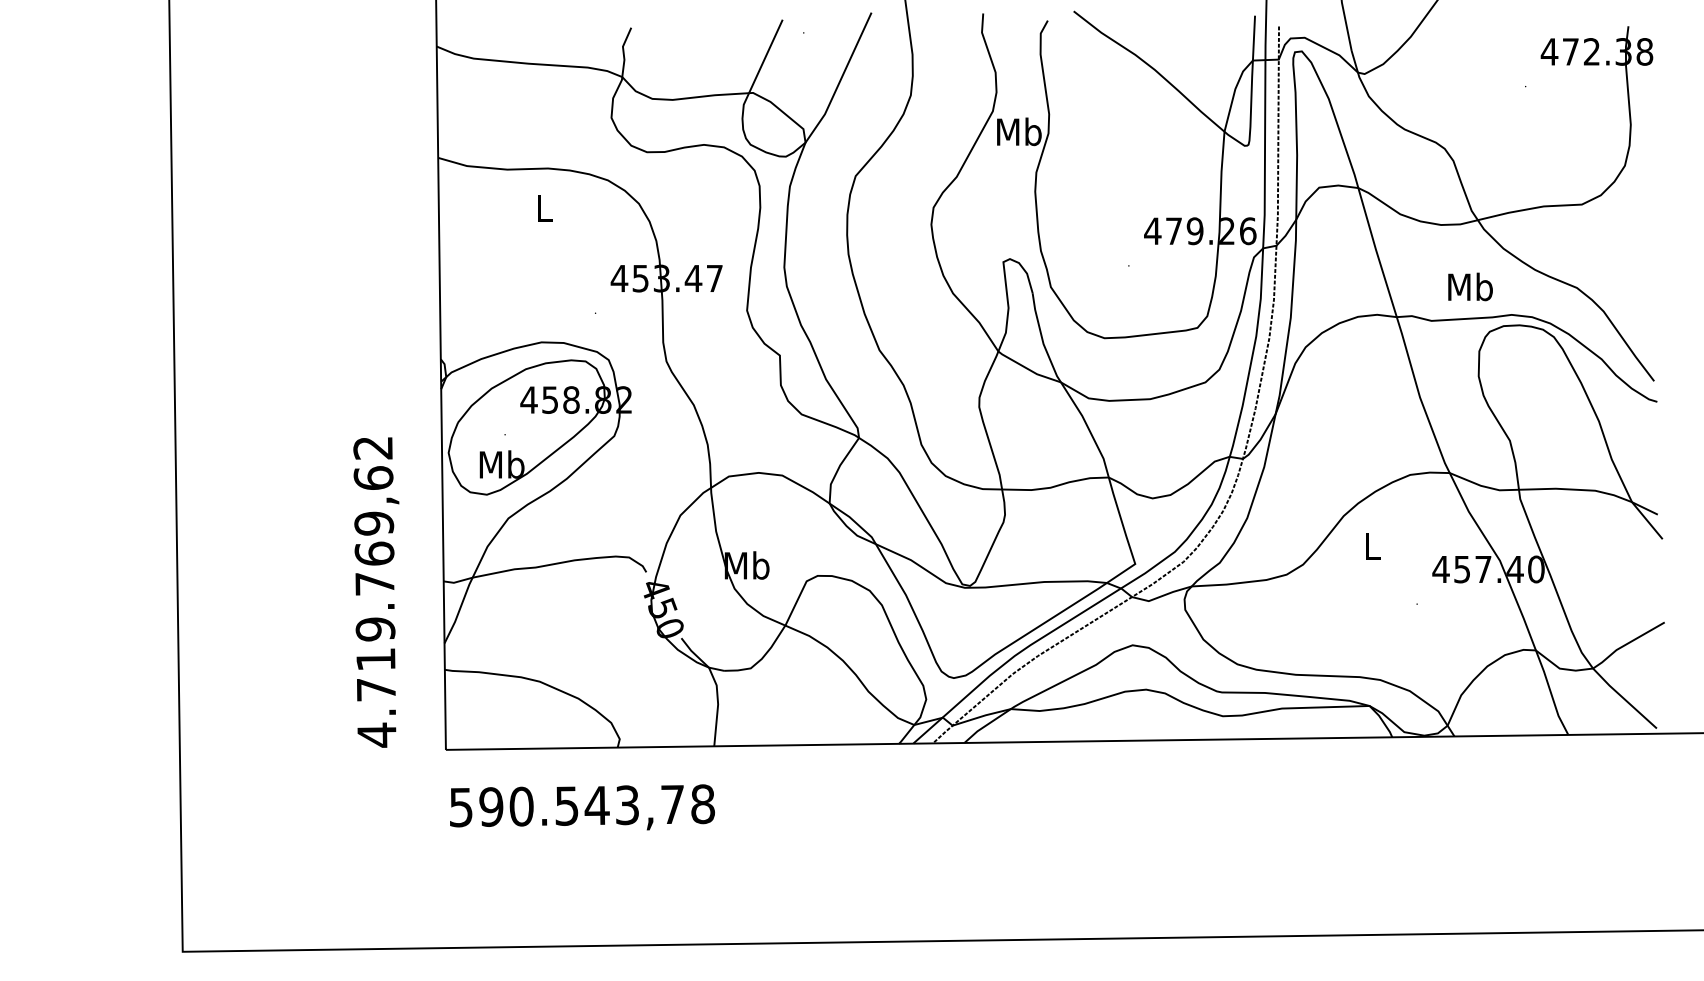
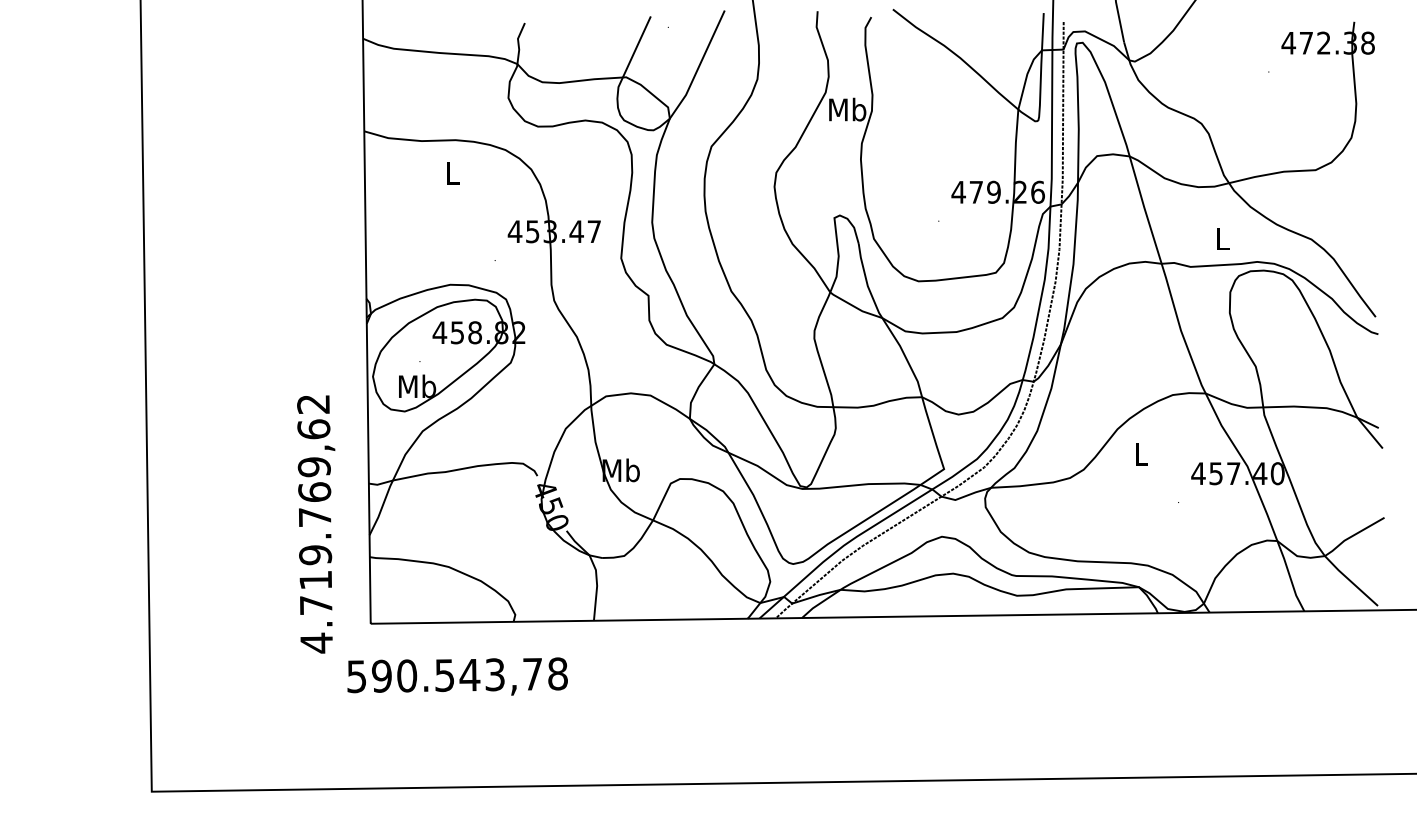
text: (1470, 286) -> (1222, 238), Mb -> L
text: (376, 592) -> (316, 524), moved
text: (582, 807) -> (457, 676), moved

